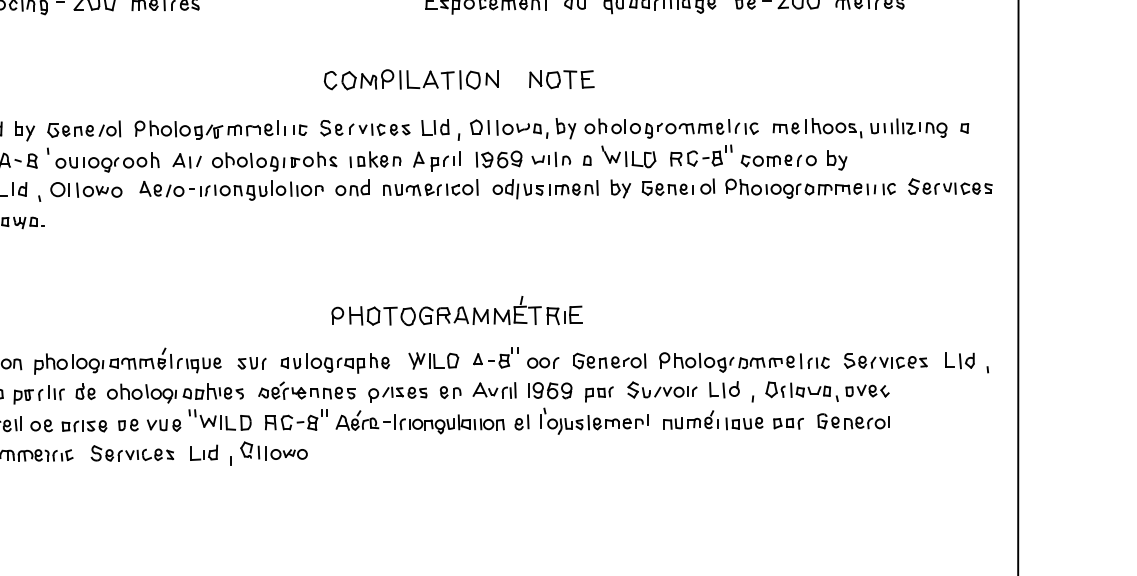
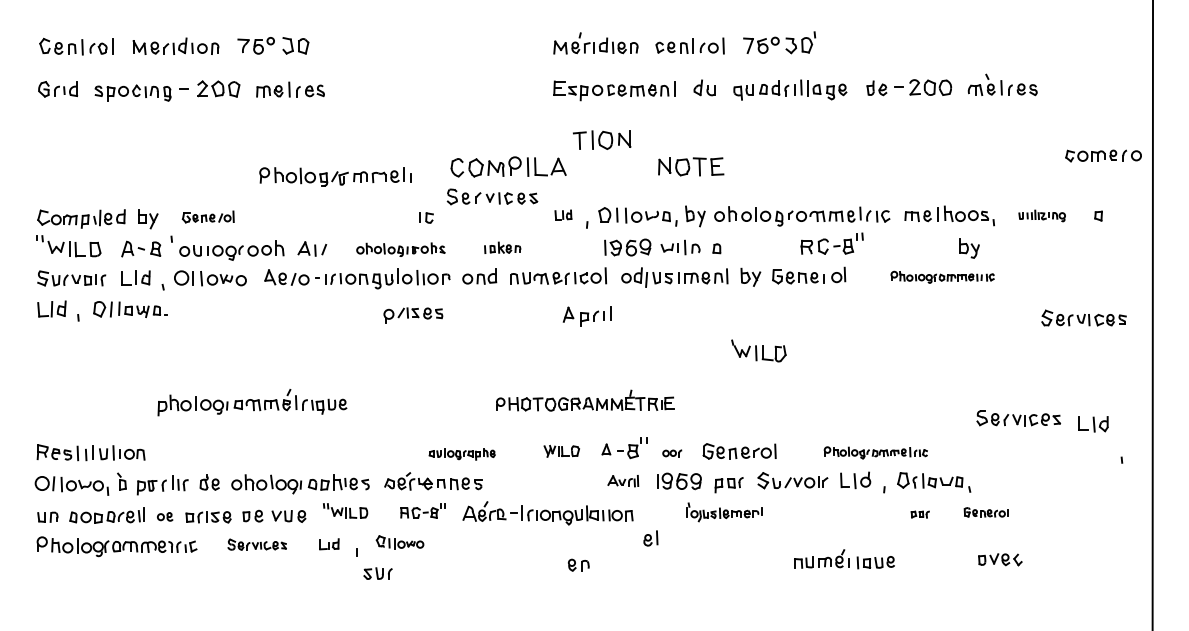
part: (470, 79) -> (602, 139), moved
part: (435, 126) -> (563, 214), size x0.6
part: (365, 127) -> (492, 196), moved
part: (909, 127) -> (1042, 215), size x0.6
part: (84, 128) -> (208, 216), size x0.7
part: (210, 129) -> (335, 176), moved
part: (628, 156) -> (758, 350), moved
part: (375, 159) -> (502, 247), size x0.7
part: (778, 160) -> (1103, 155), moved
part: (274, 161) -> (400, 249), size x0.7
part: (436, 161) -> (586, 316), moved
part: (949, 186) -> (1083, 317), moved
part: (810, 189) -> (942, 277), size x0.6
part: (456, 310) -> (584, 400), size x0.7
part: (127, 361) -> (252, 402), moved
part: (433, 361) -> (561, 451), size x0.7
part: (885, 361) -> (1018, 418), moved
part: (959, 361) -> (1093, 424), moved
part: (744, 362) -> (875, 452), size x0.6
part: (251, 363) -> (377, 573), moved
part: (543, 363) -> (672, 453), size x0.6
part: (335, 364) -> (462, 454), size x0.6
part: (494, 389) -> (623, 480), size x0.7
part: (867, 390) -> (1000, 559), moved
part: (450, 391) -> (578, 564), moved
part: (397, 394) -> (413, 315), moved
part: (219, 419) -> (345, 510), size x0.7
part: (296, 419) -> (422, 510), size x0.7
part: (713, 420) -> (844, 559), moved
part: (593, 421) -> (723, 512), size x0.7
part: (852, 421) -> (985, 512), size x0.6
part: (521, 422) -> (650, 538), moved
part: (788, 423) -> (920, 514), size x0.6
part: (40, 425) -> (164, 516), size x0.7
part: (273, 450) -> (399, 541), size x0.7
part: (132, 453) -> (257, 544), size x0.7
part: (204, 453) -> (329, 544), size x0.7

